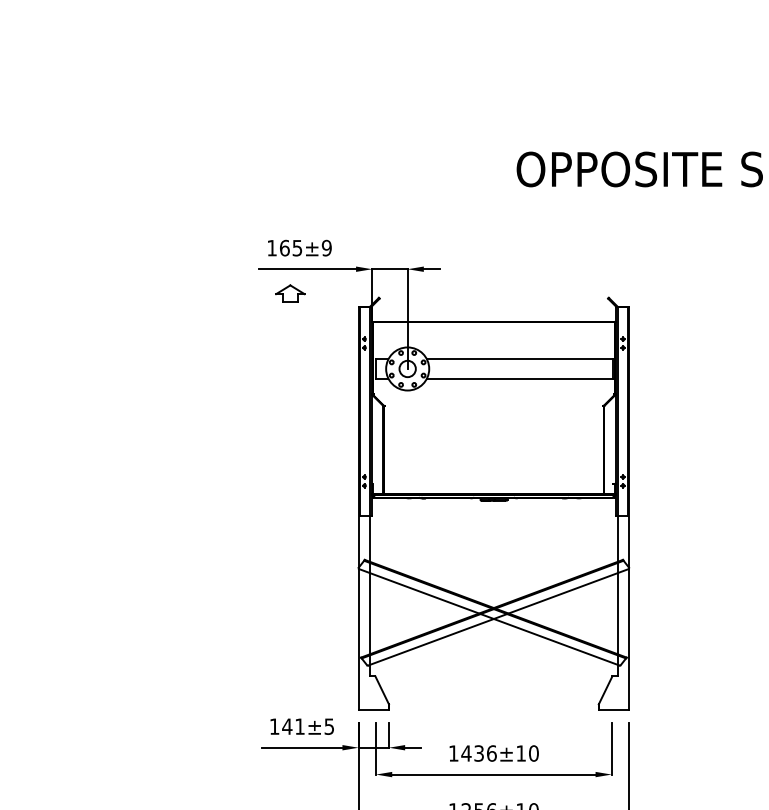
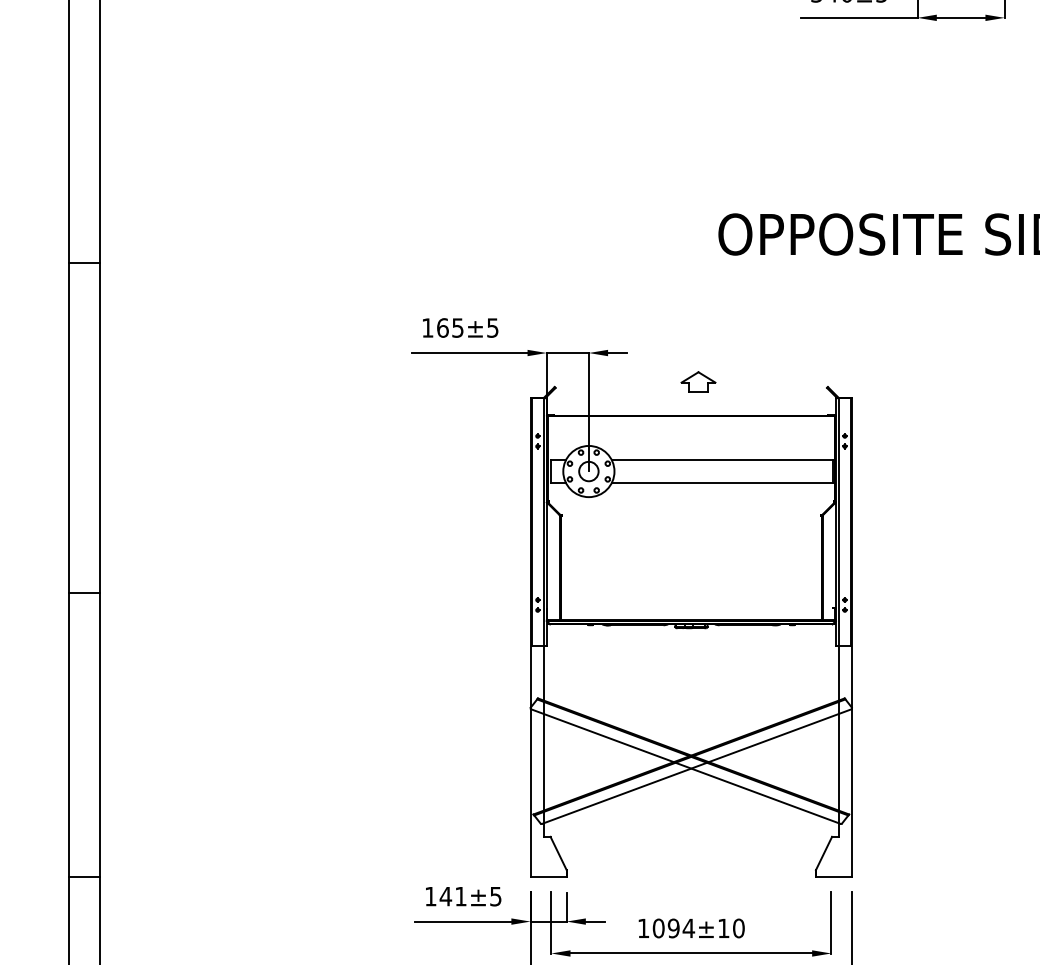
text: (326, 247) -> (492, 327), 165±9 -> 165±5
part: (290, 293) -> (698, 381), moved
text: (478, 753) -> (673, 928), 1436±10 -> 1094±10

